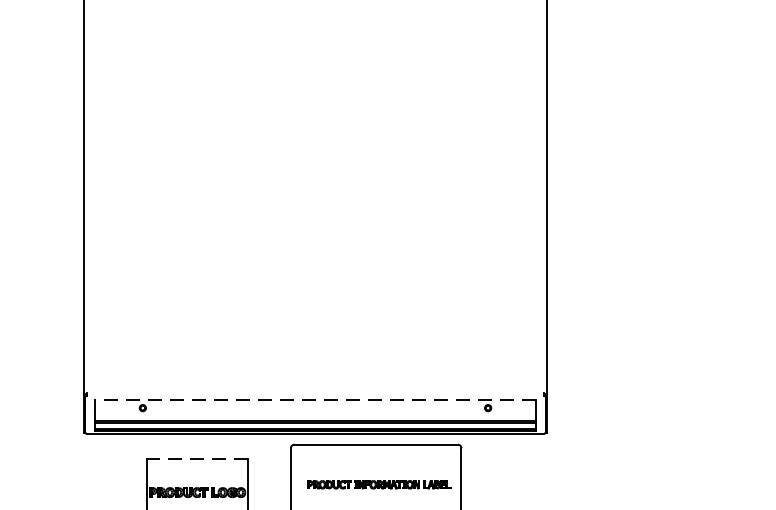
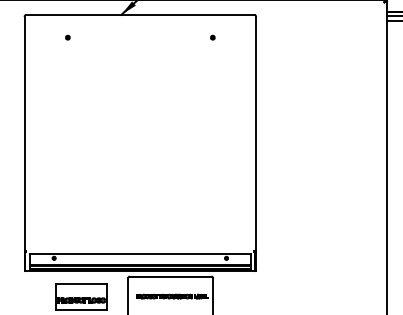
line: (313, 400) -> (139, 254), dashed -> solid
line: (197, 458) -> (81, 283), dashed -> solid

